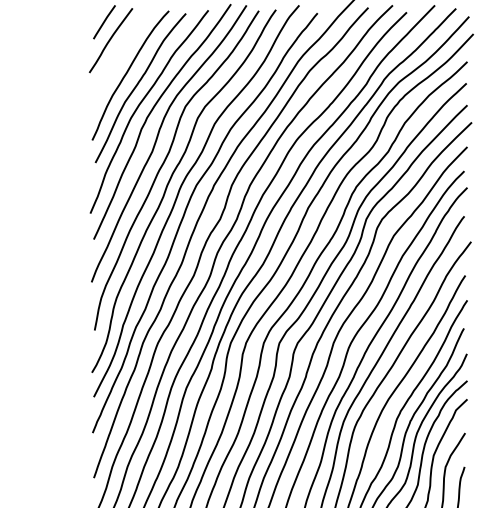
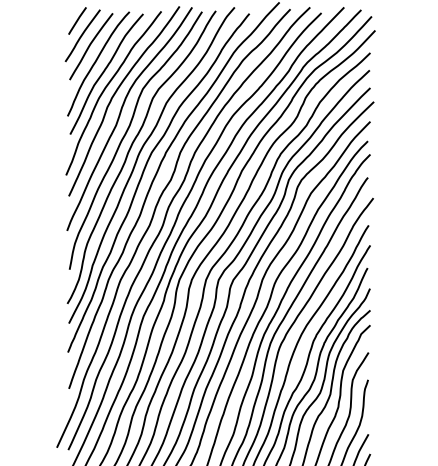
curve: (120, 53) -> (90, 46), added

